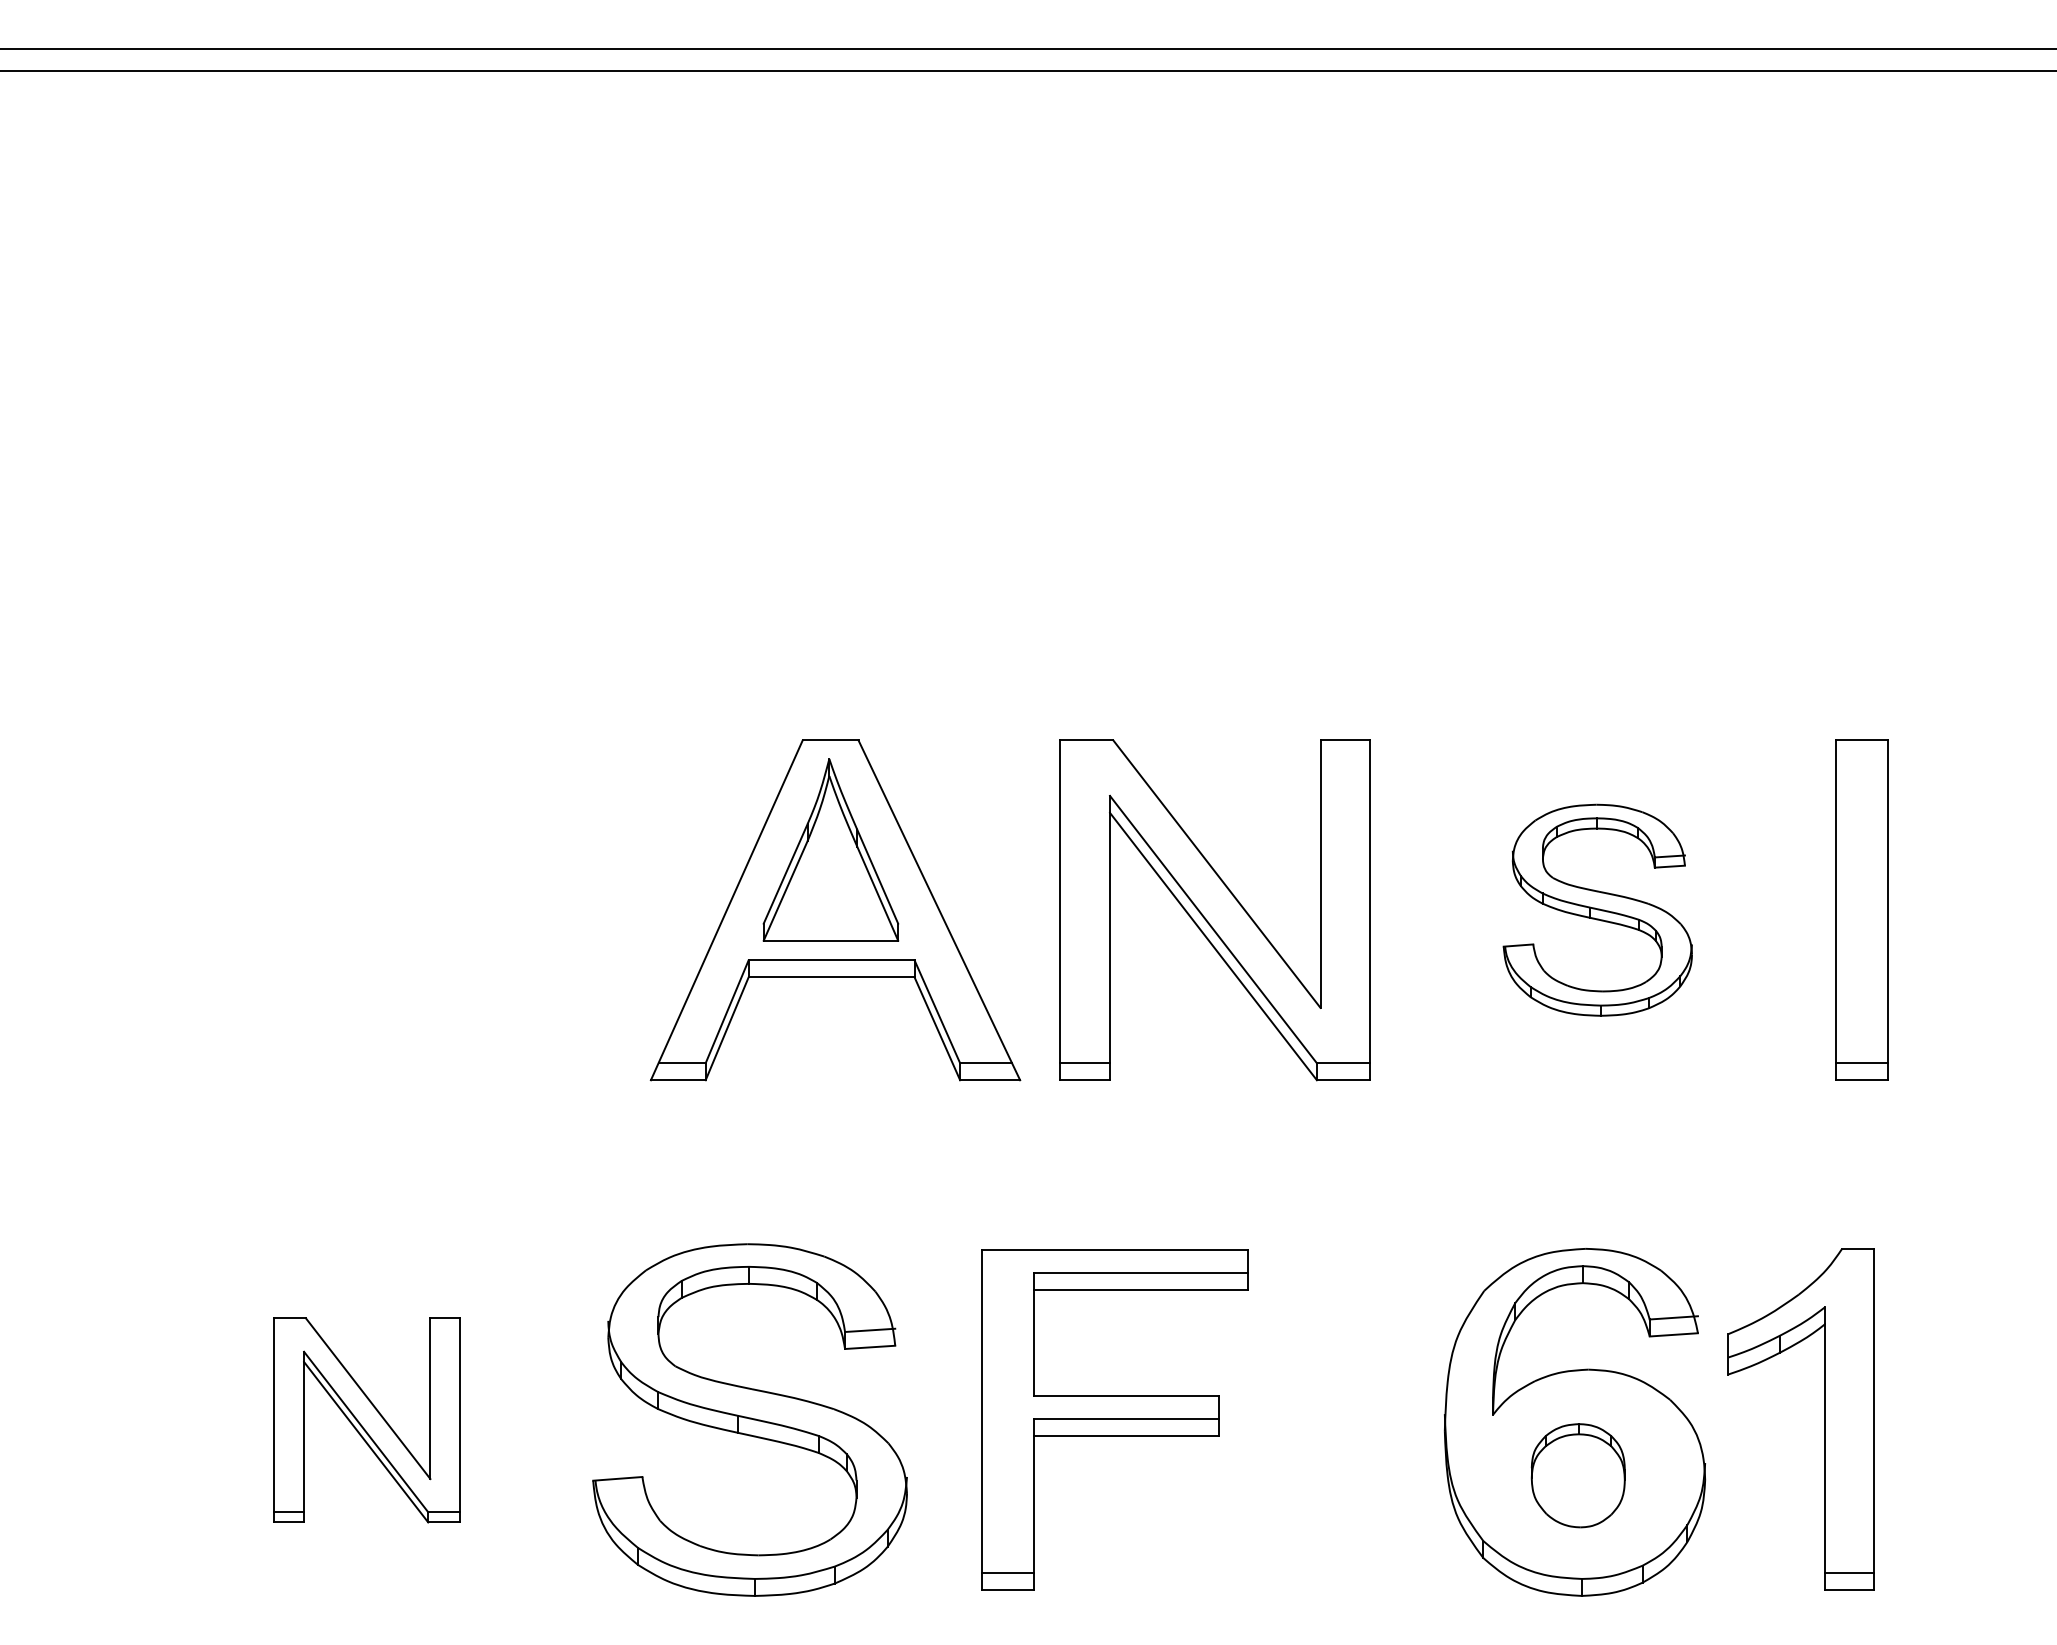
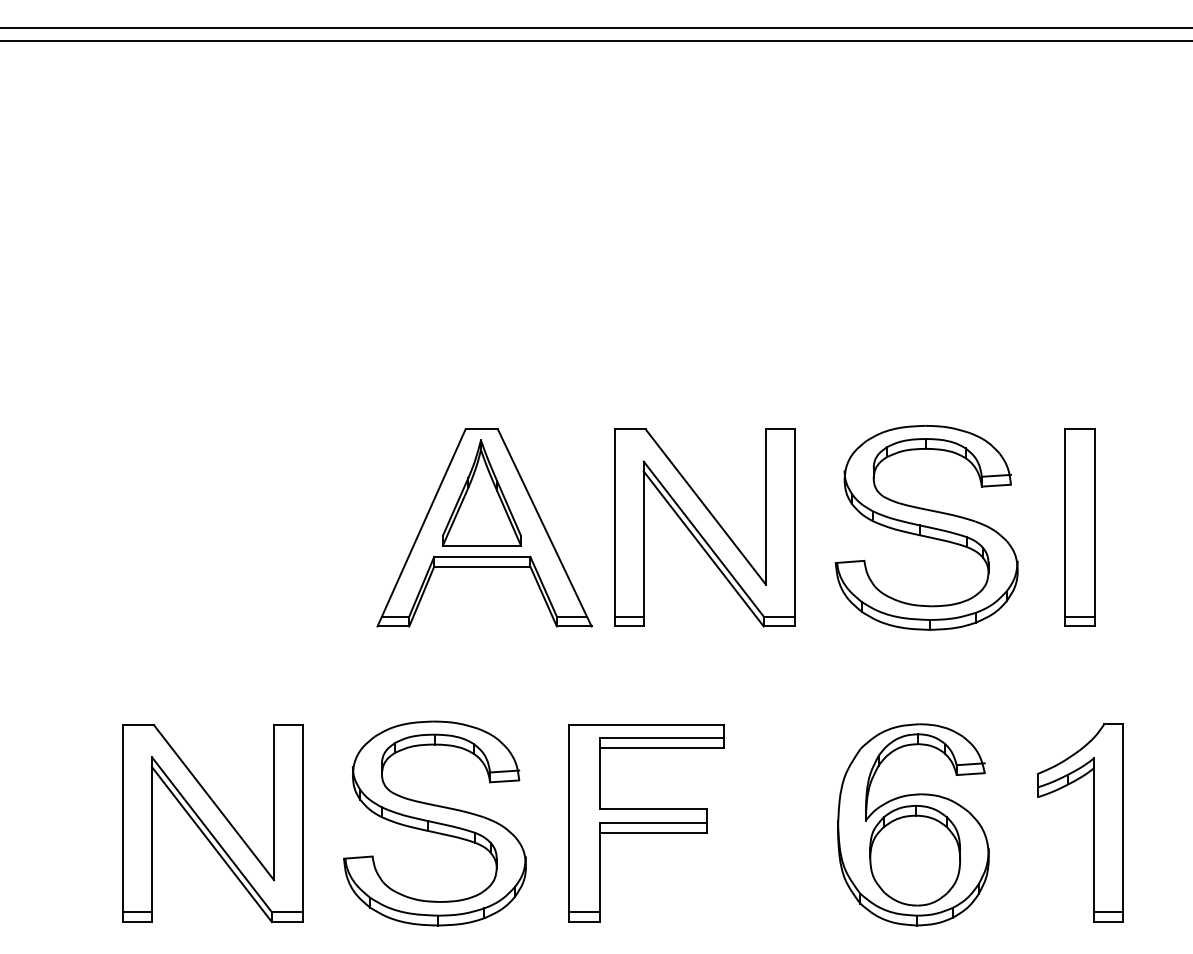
part: (1597, 909) -> (926, 527), size x1.67
part: (1823, 1418) -> (1093, 822), moved
part: (366, 1420) -> (212, 823), size x1.67
part: (1578, 1475) -> (915, 855), size x1.67

